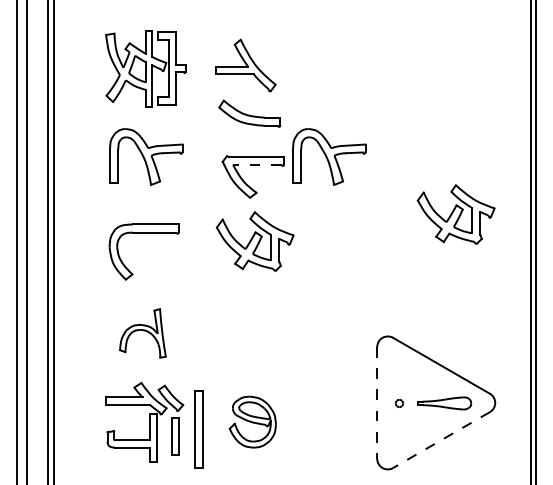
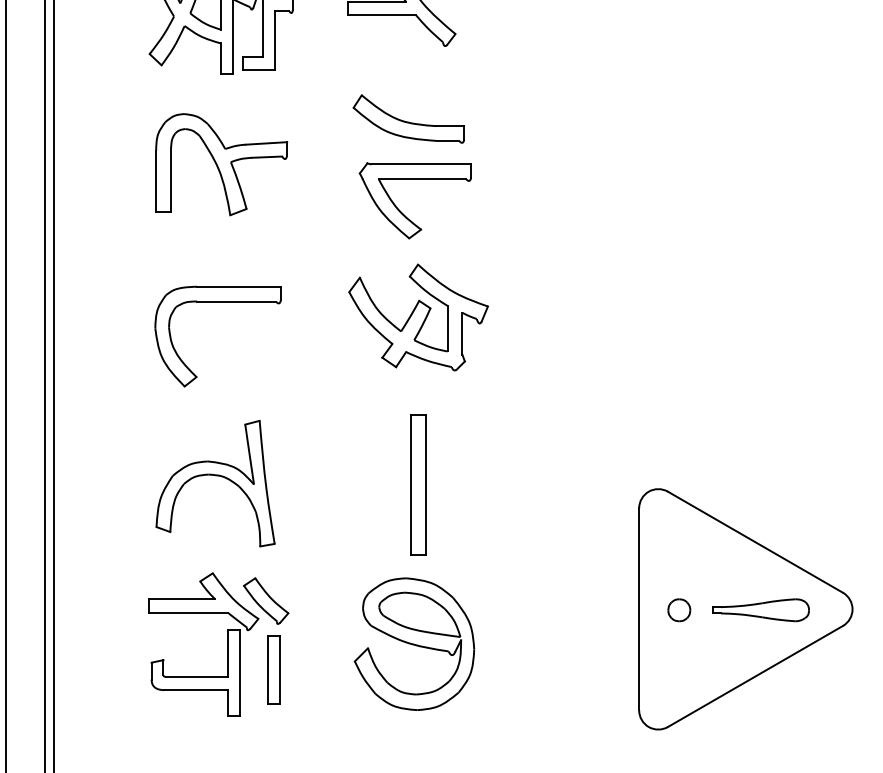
part: (249, 113) -> (408, 118), moved
part: (329, 156) -> (552, 163), removed
line: (256, 164) -> (420, 178), dashed -> solid
part: (455, 214) -> (780, 268), removed
part: (142, 333) -> (214, 483), size x1.43
line: (377, 402) -> (639, 608), dashed -> solid
part: (399, 403) -> (679, 610), size x1.67
part: (252, 421) -> (413, 642), size x1.43
part: (198, 429) -> (417, 485), moved
line: (441, 440) -> (755, 677), dashed -> solid

